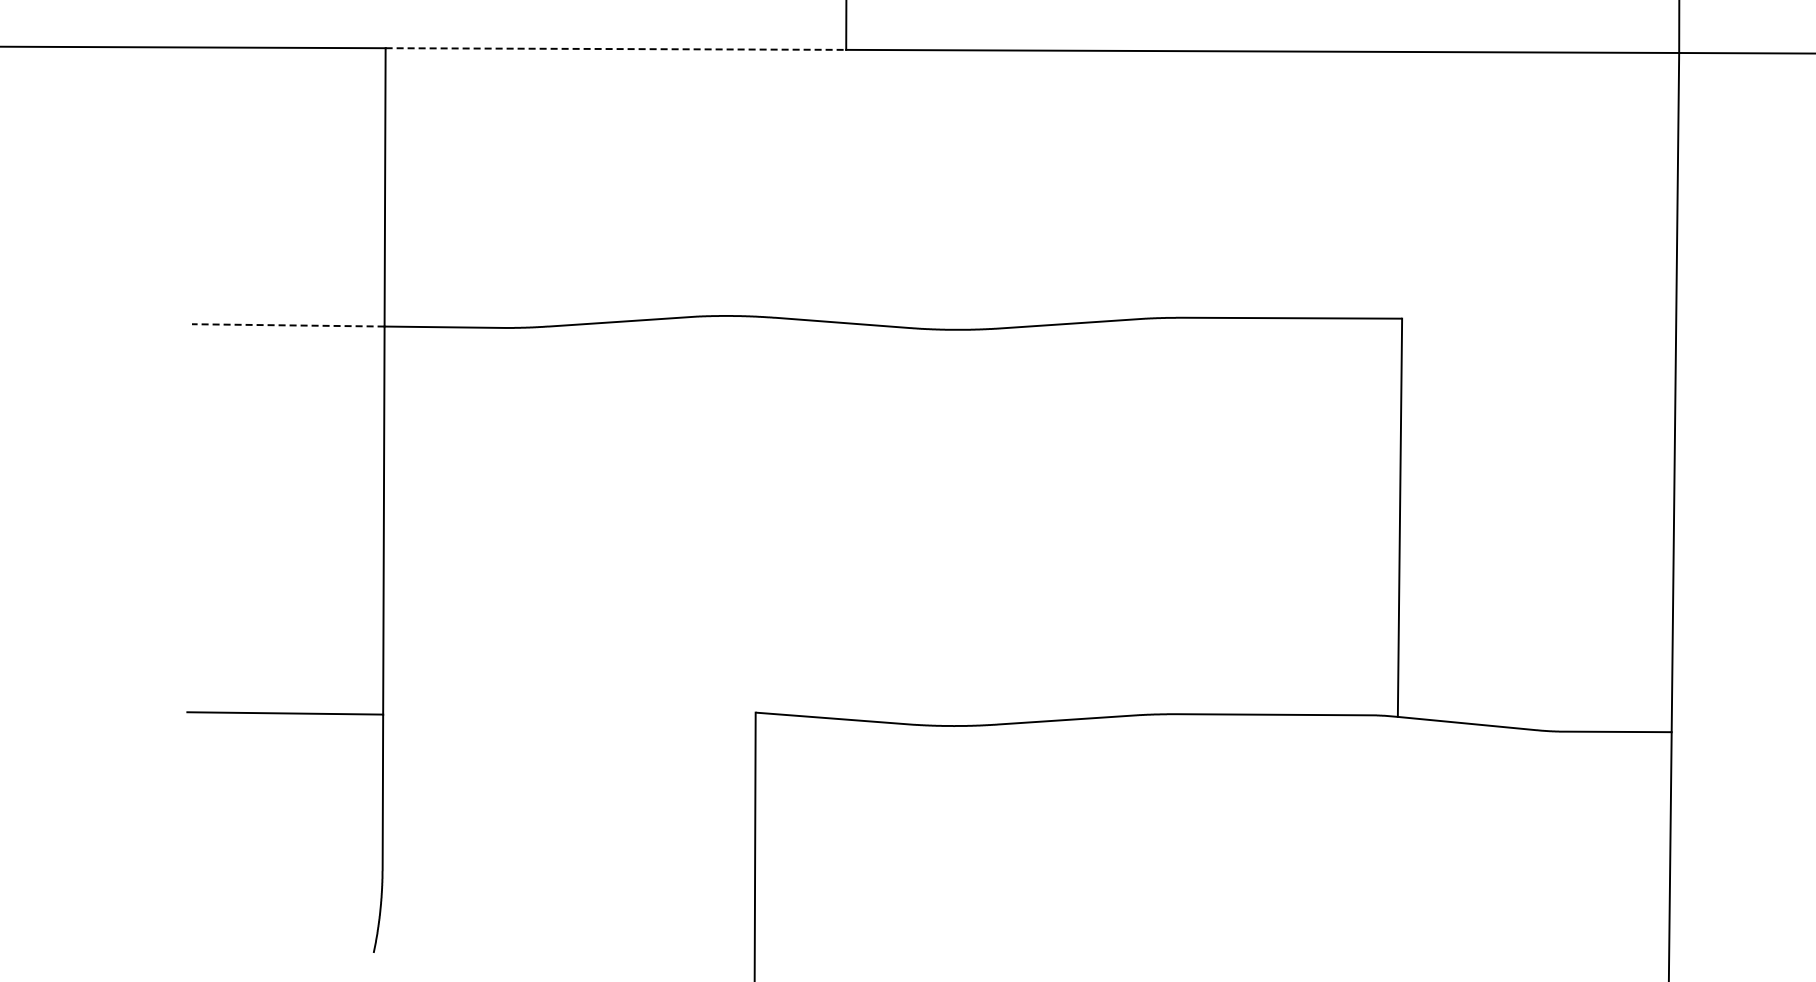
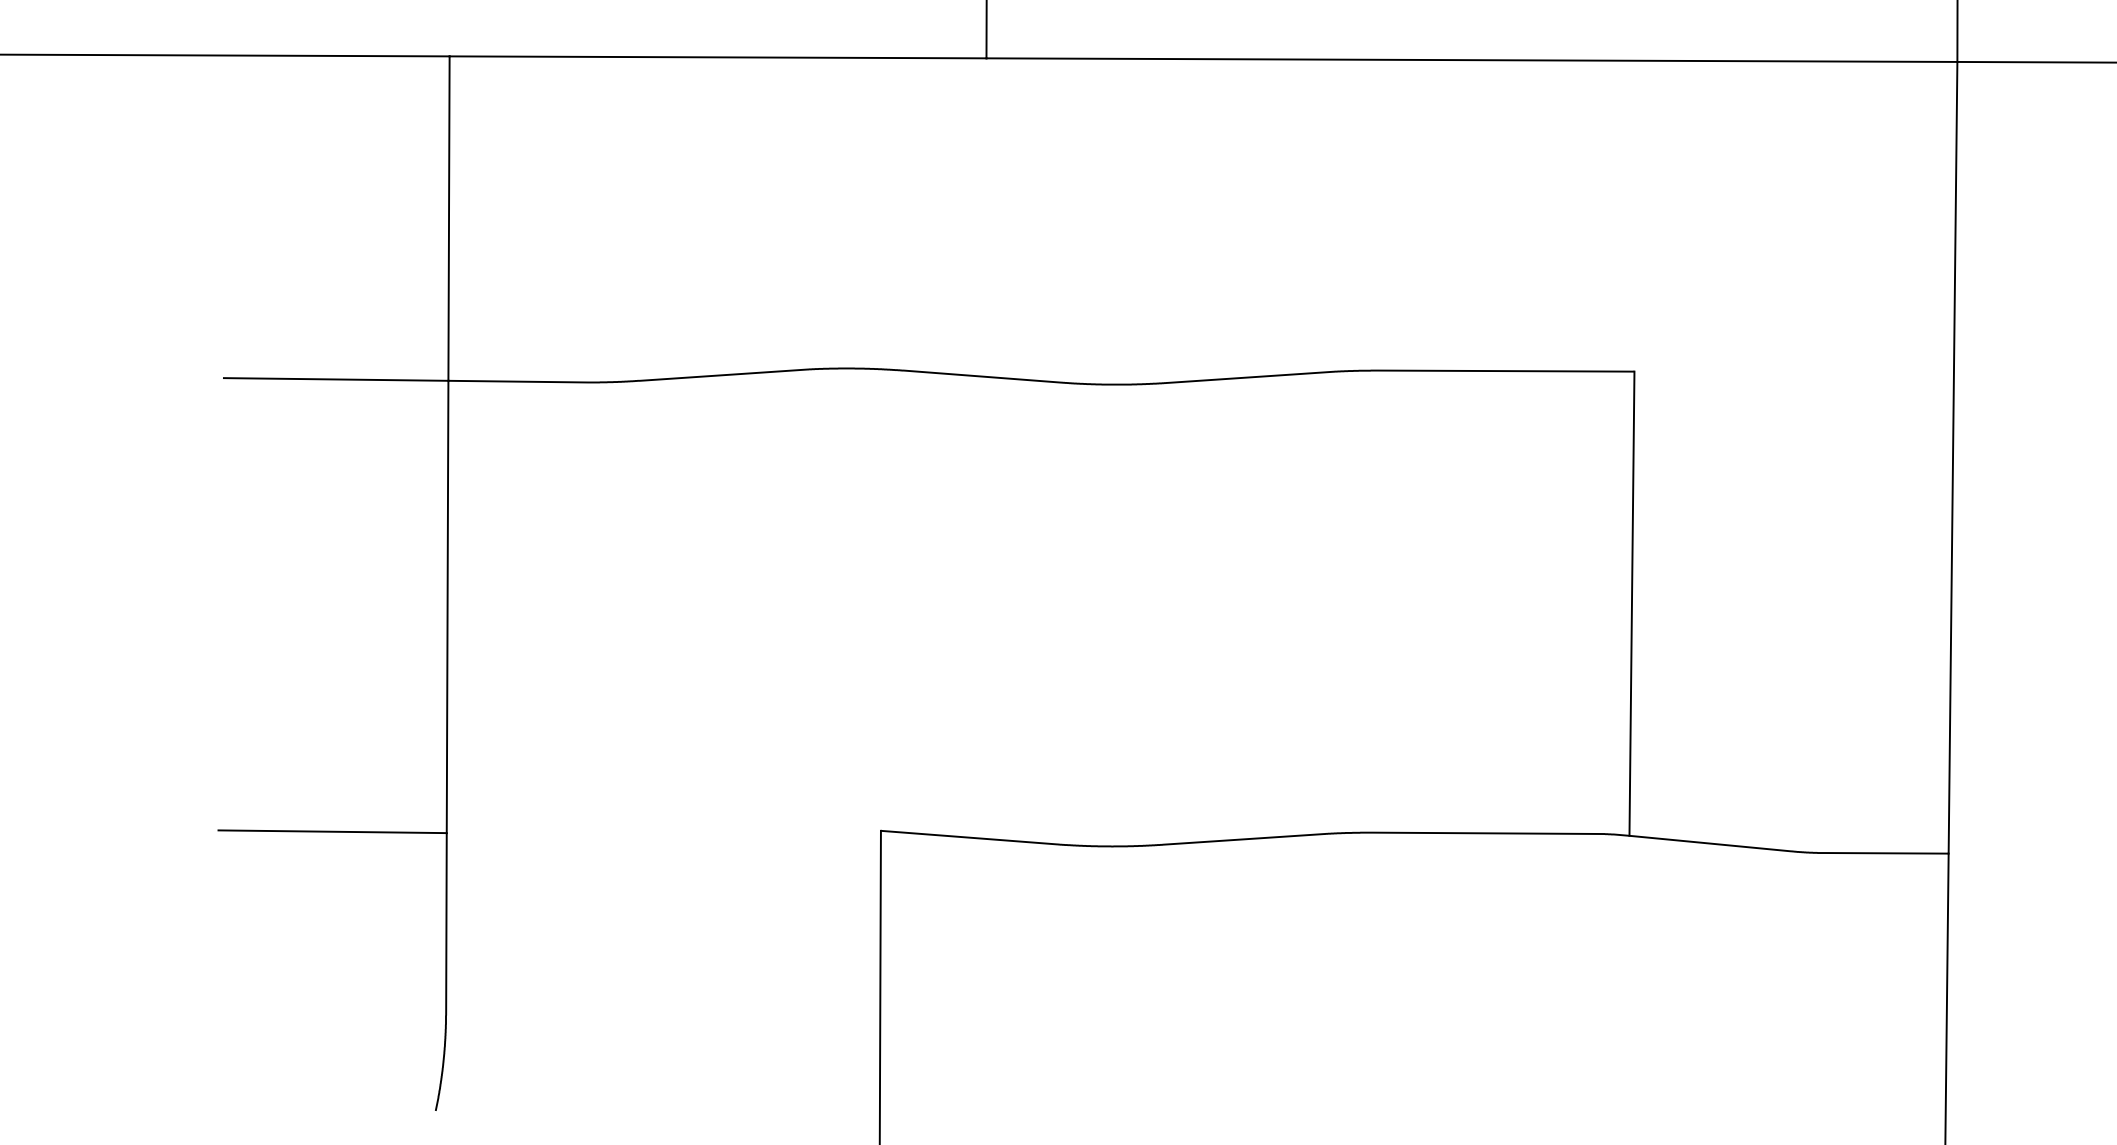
line: (616, 49) -> (718, 57), dashed -> solid
line: (287, 325) -> (335, 379), dashed -> solid

